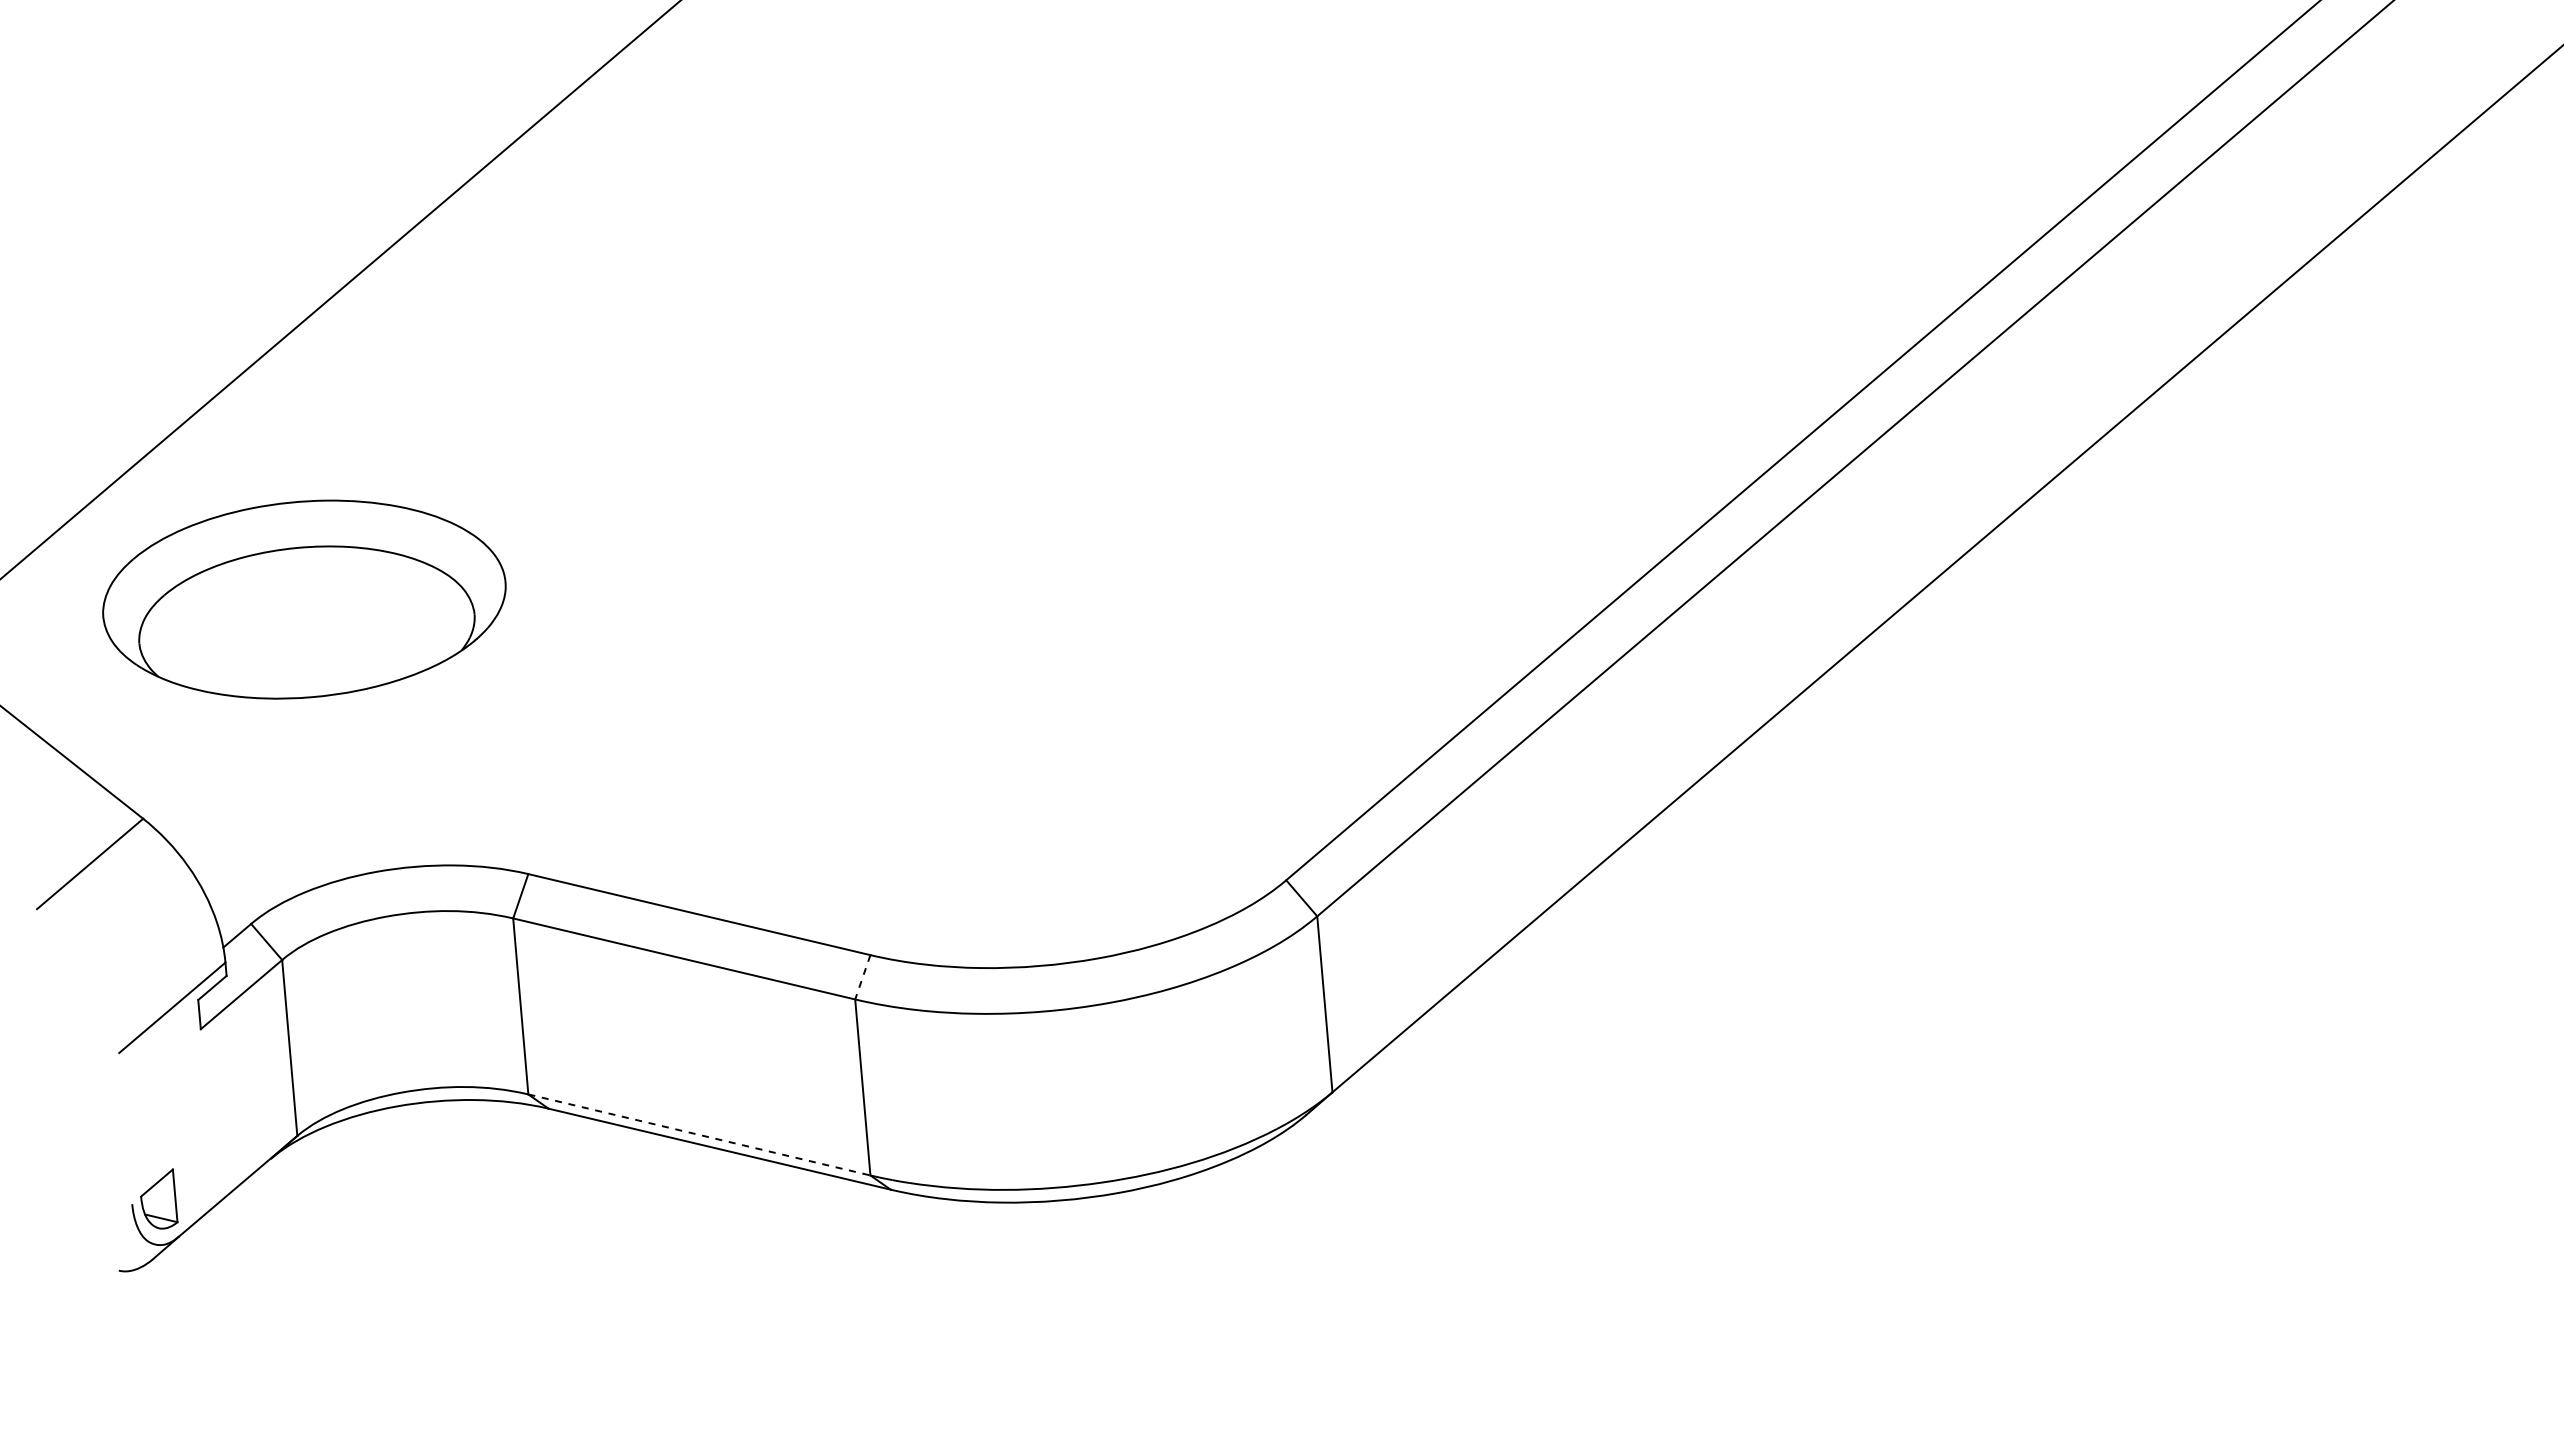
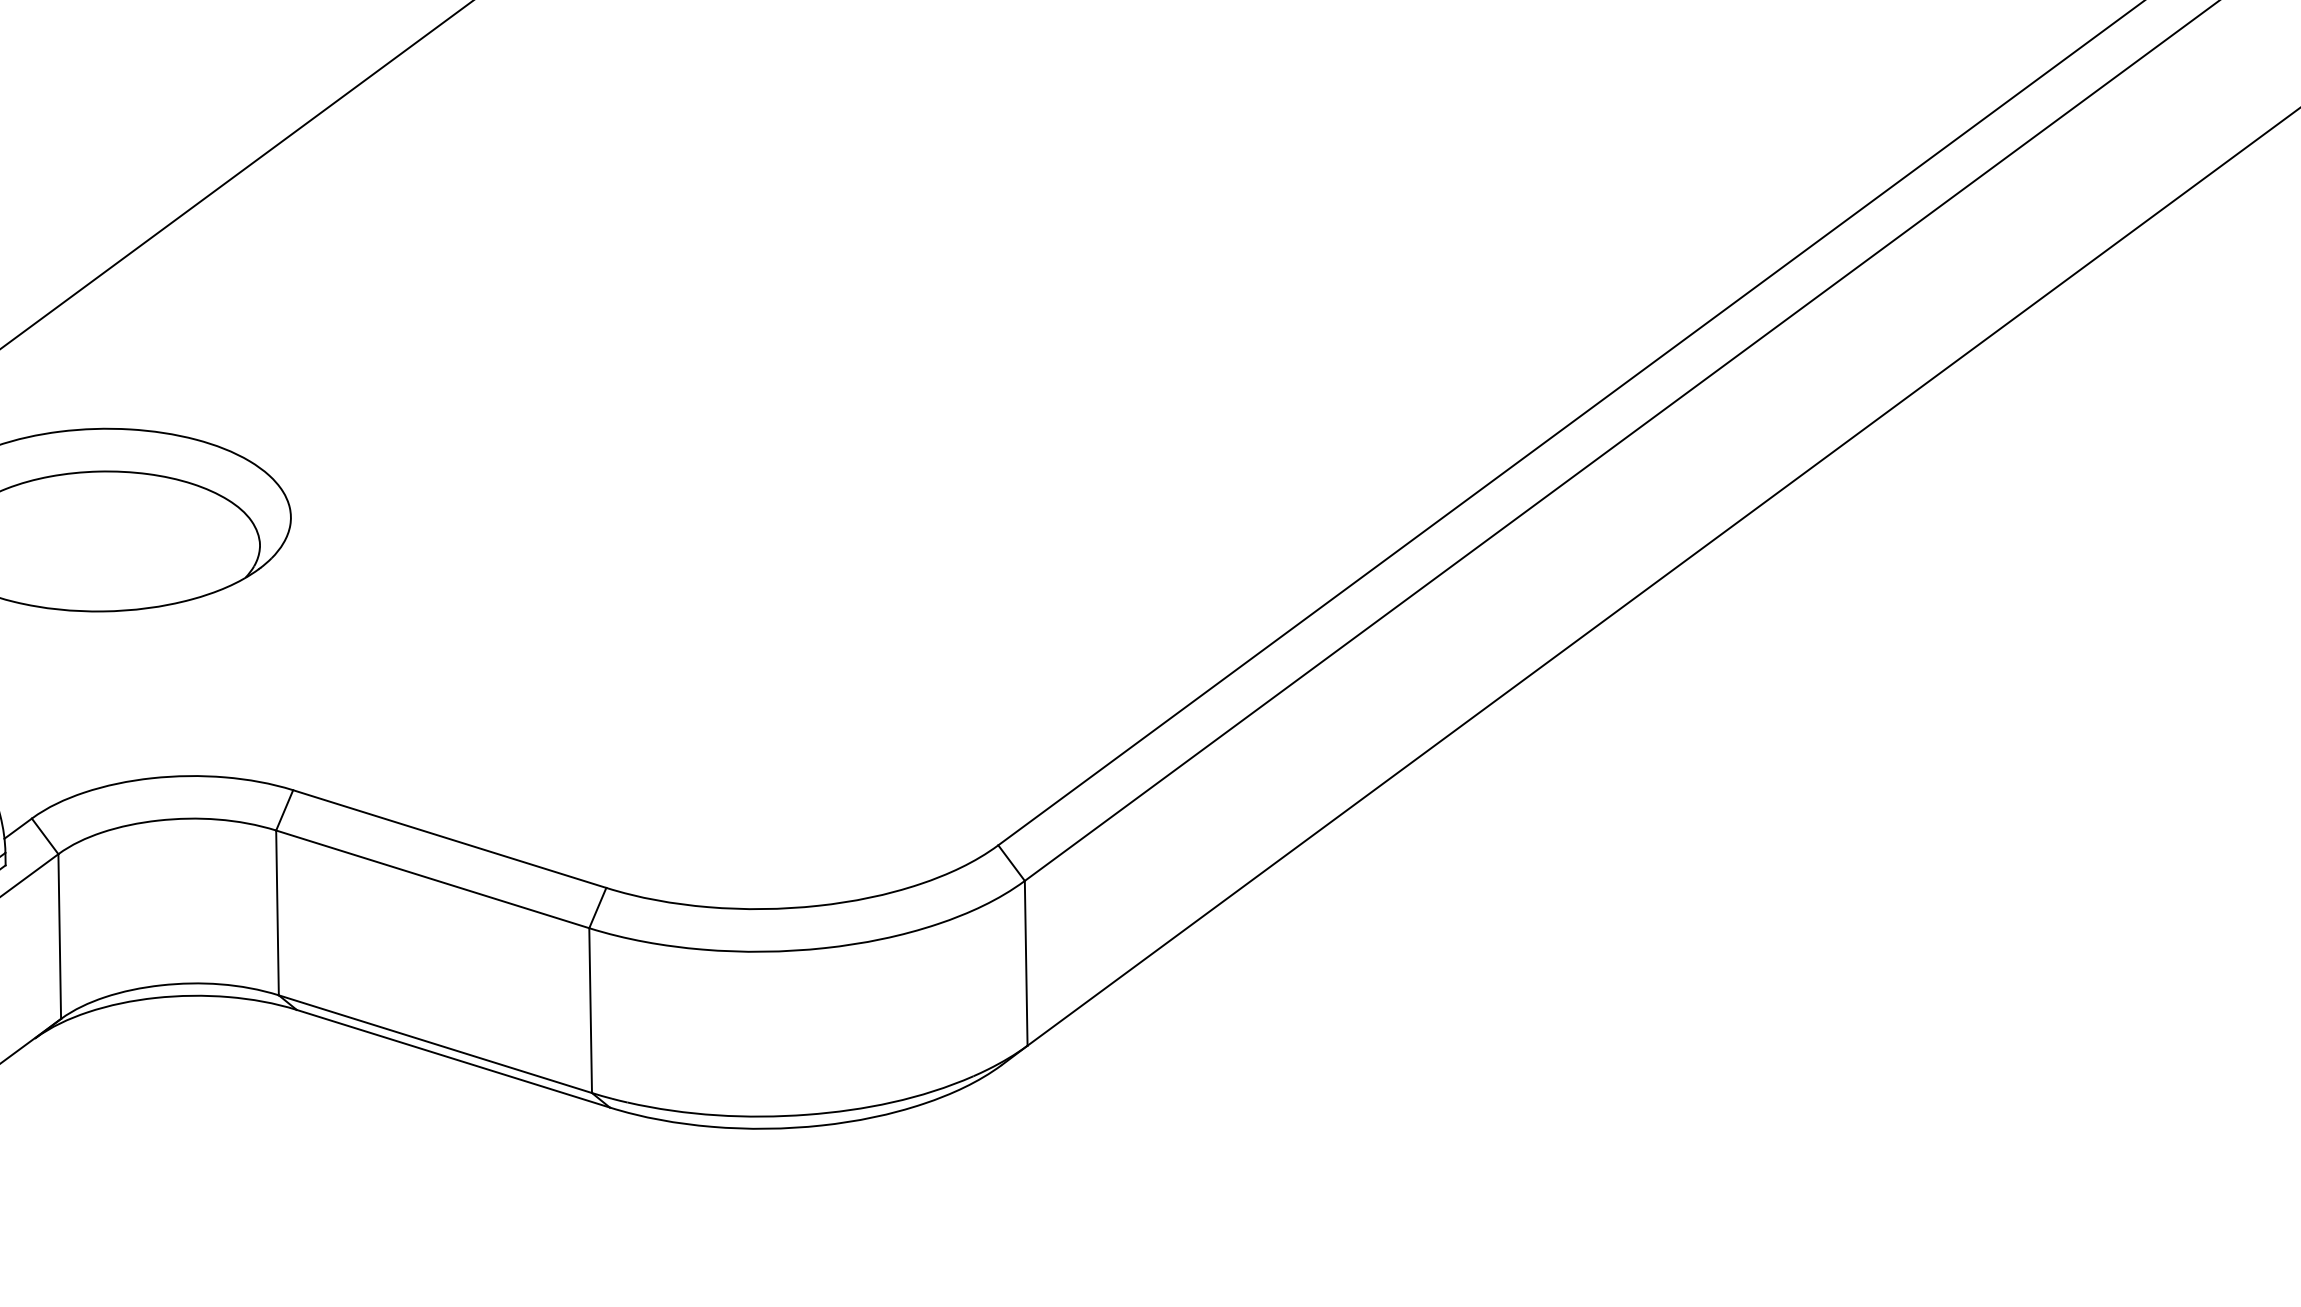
line: (862, 977) -> (597, 908), dashed -> solid
line: (699, 1134) -> (435, 1043), dashed -> solid

